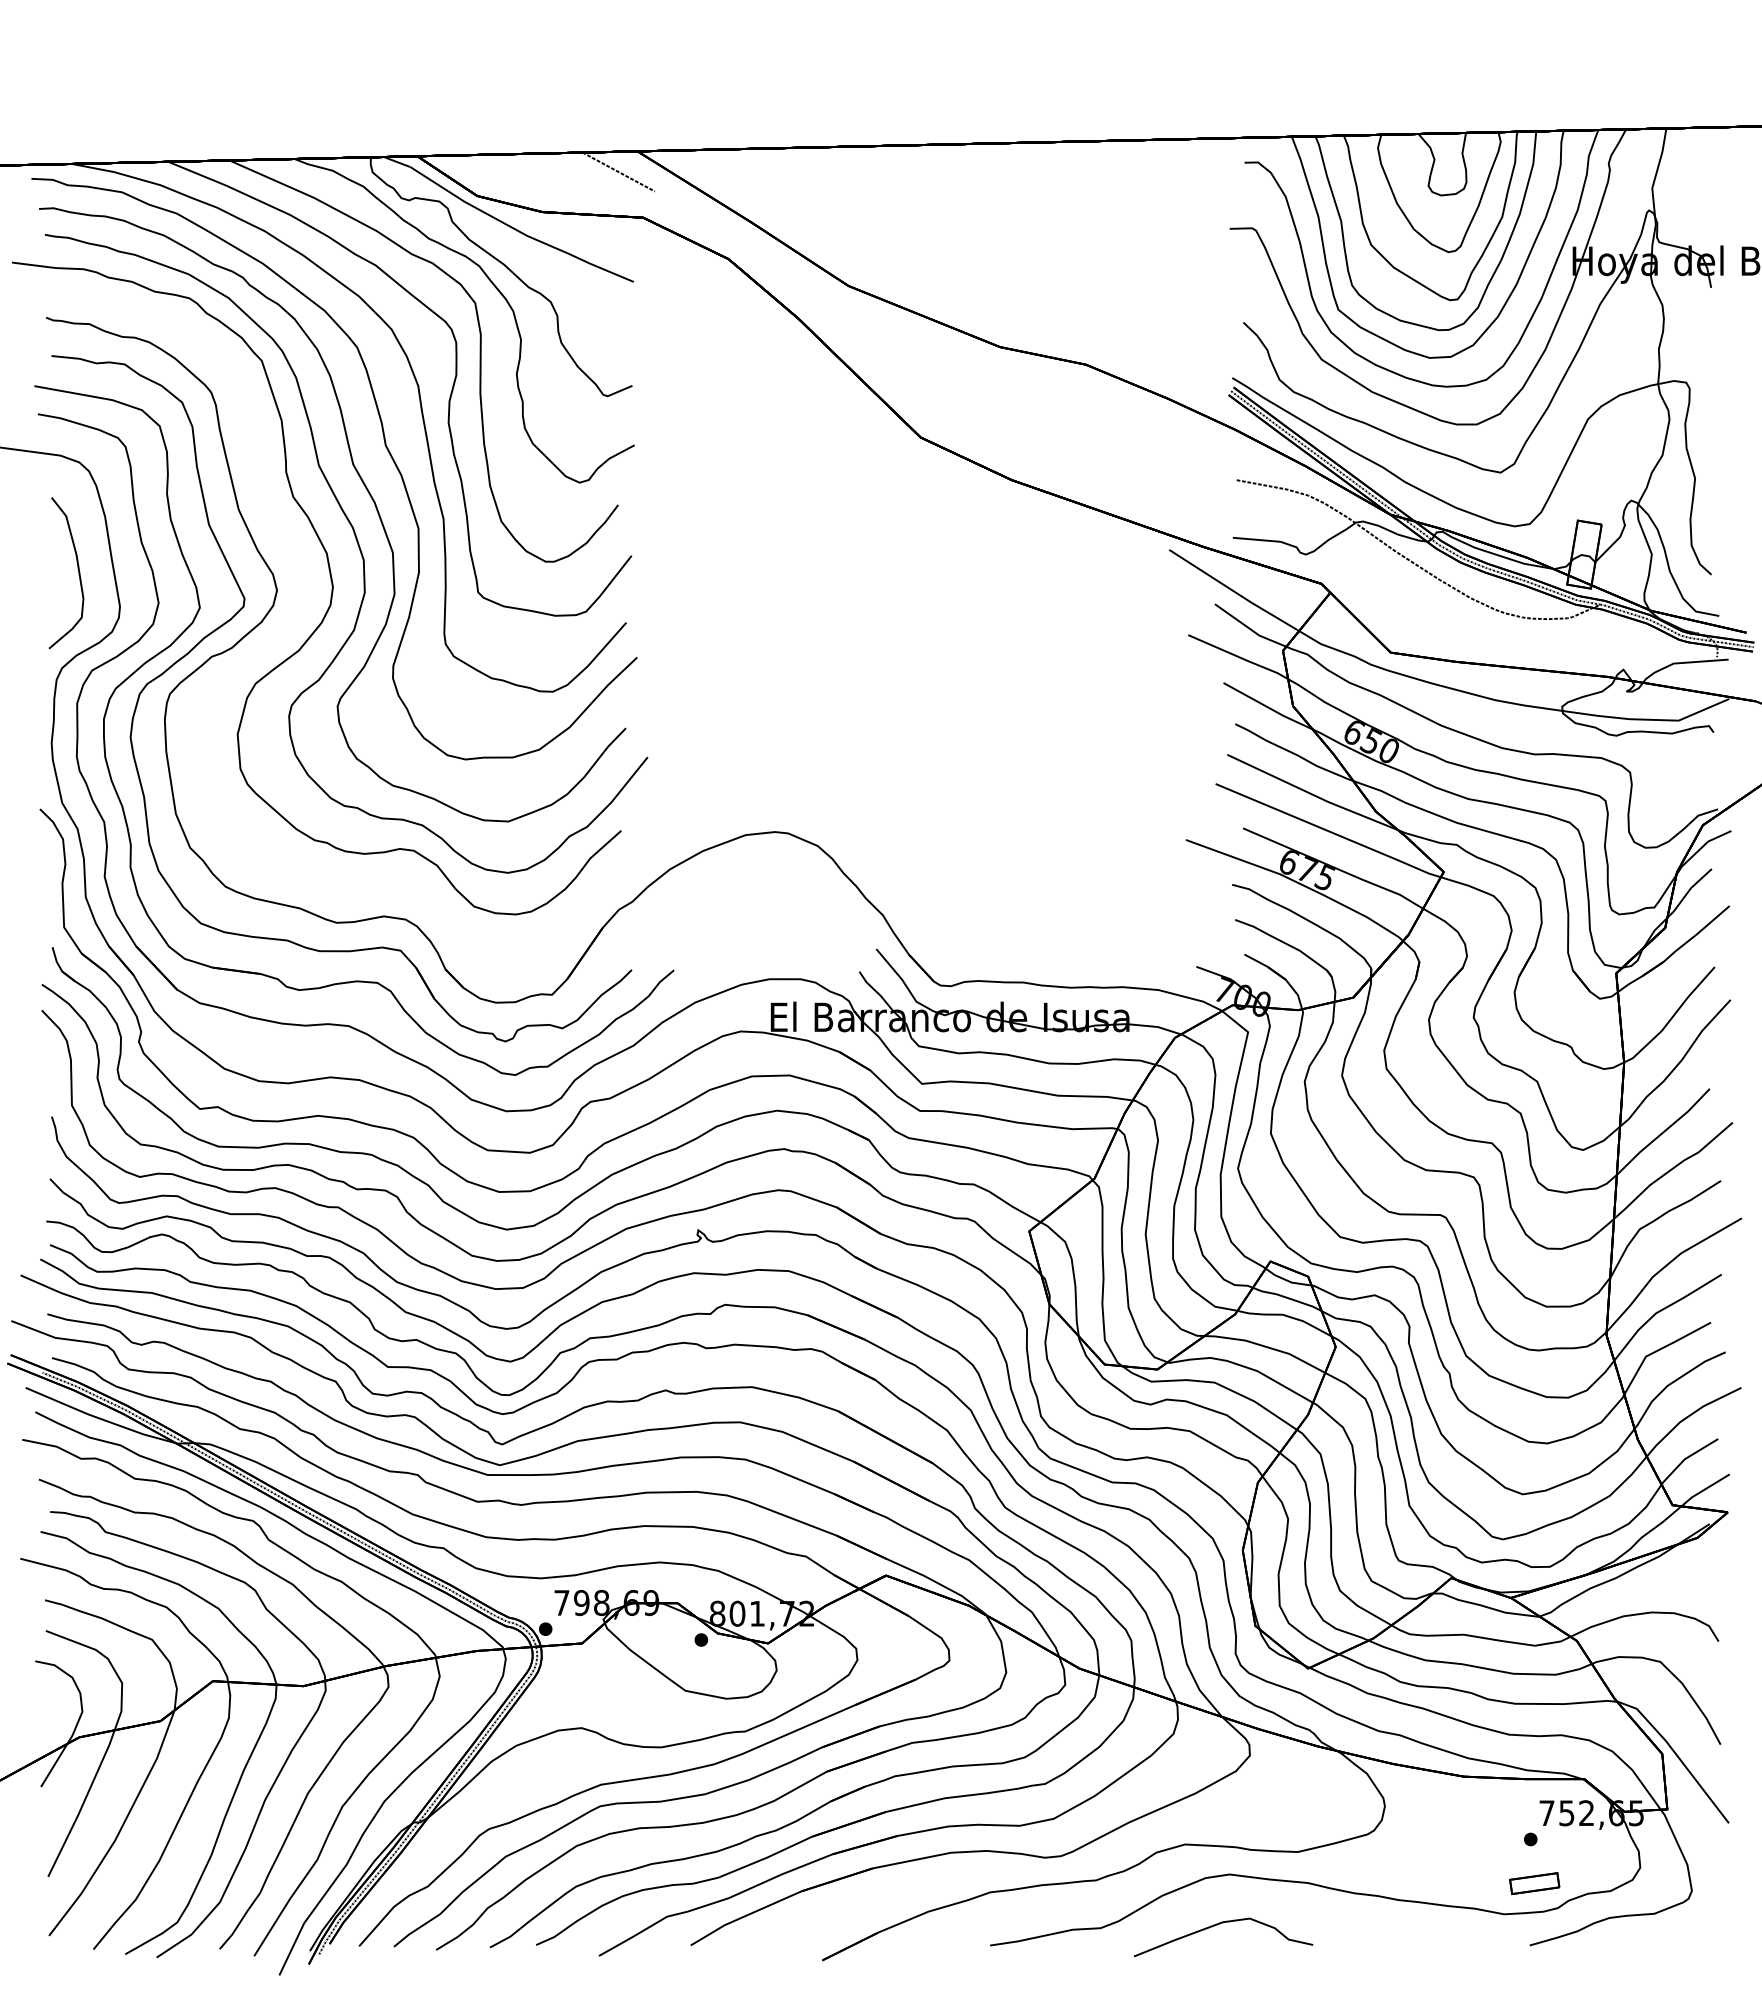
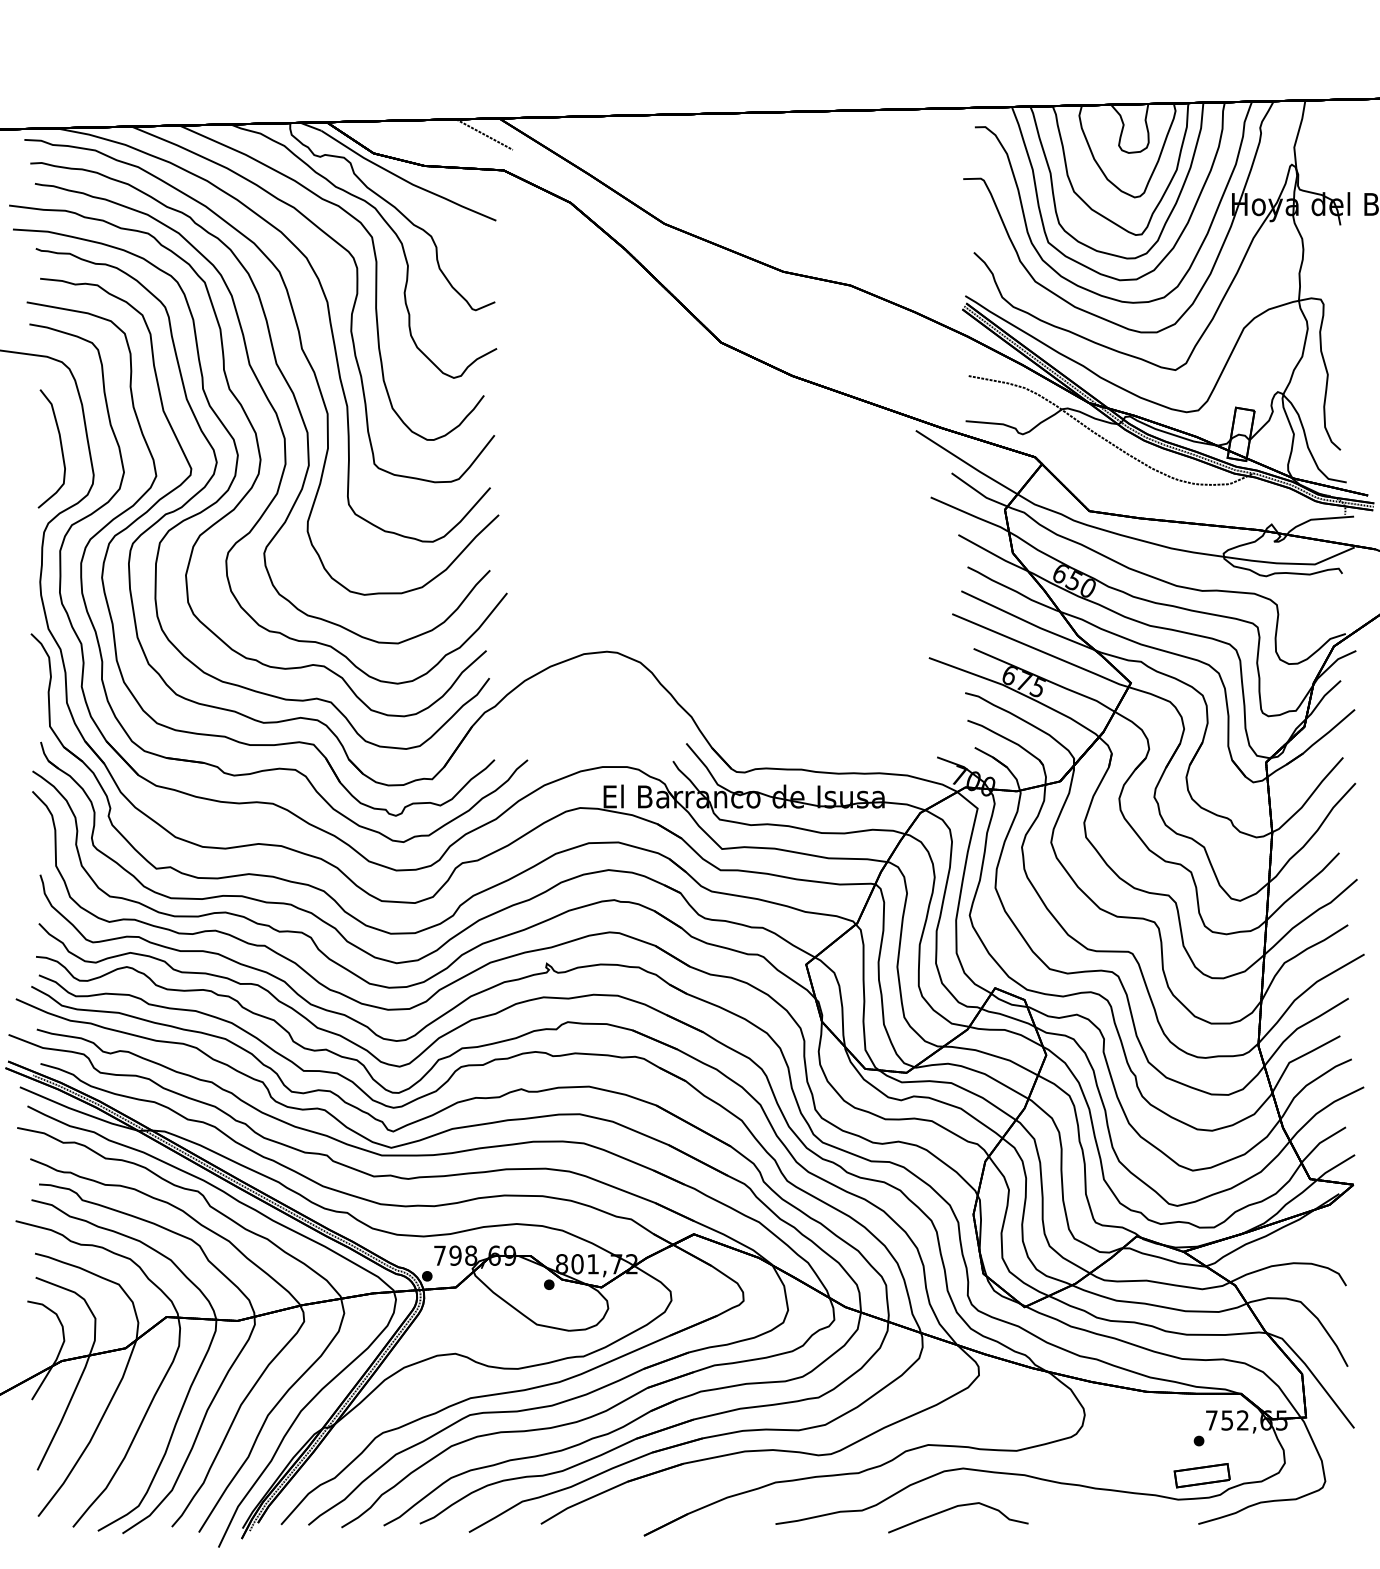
part: (298, 614) -> (233, 481), added
part: (1534, 1883) -> (1202, 1475), size x1.43

